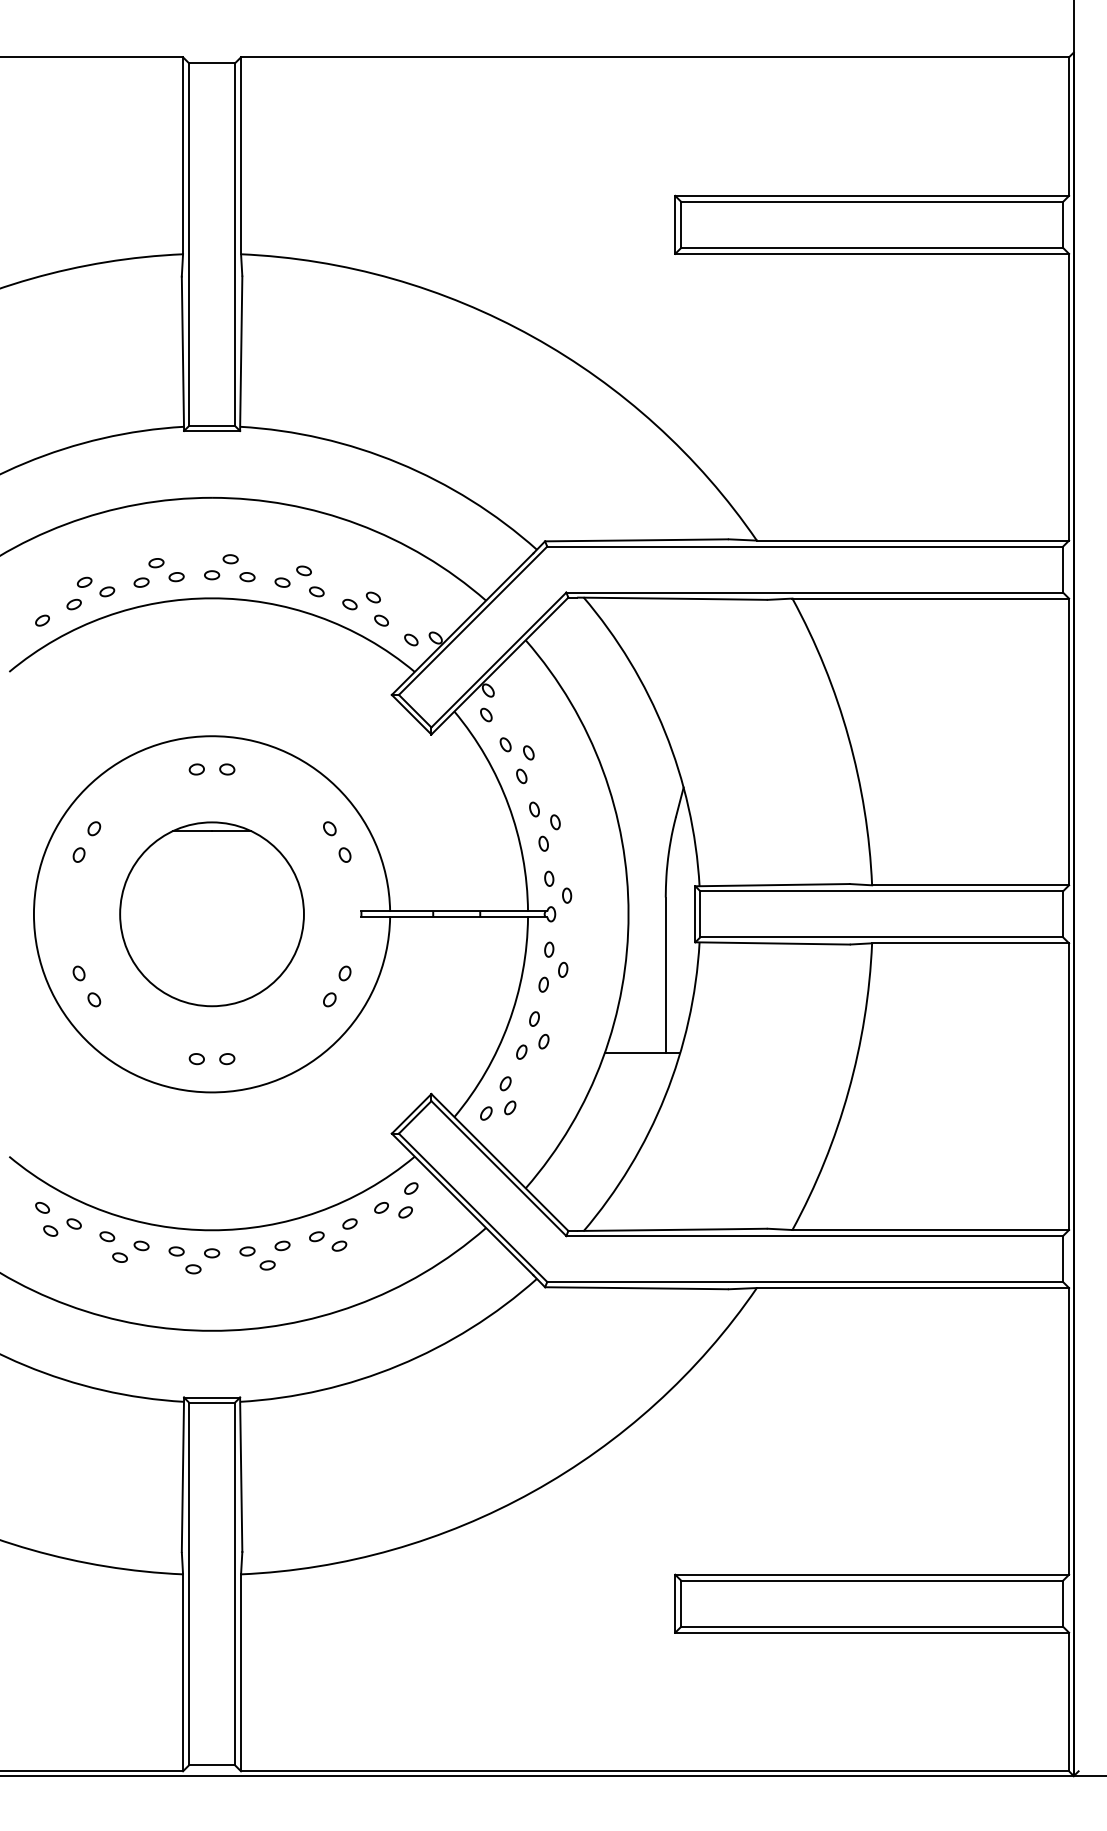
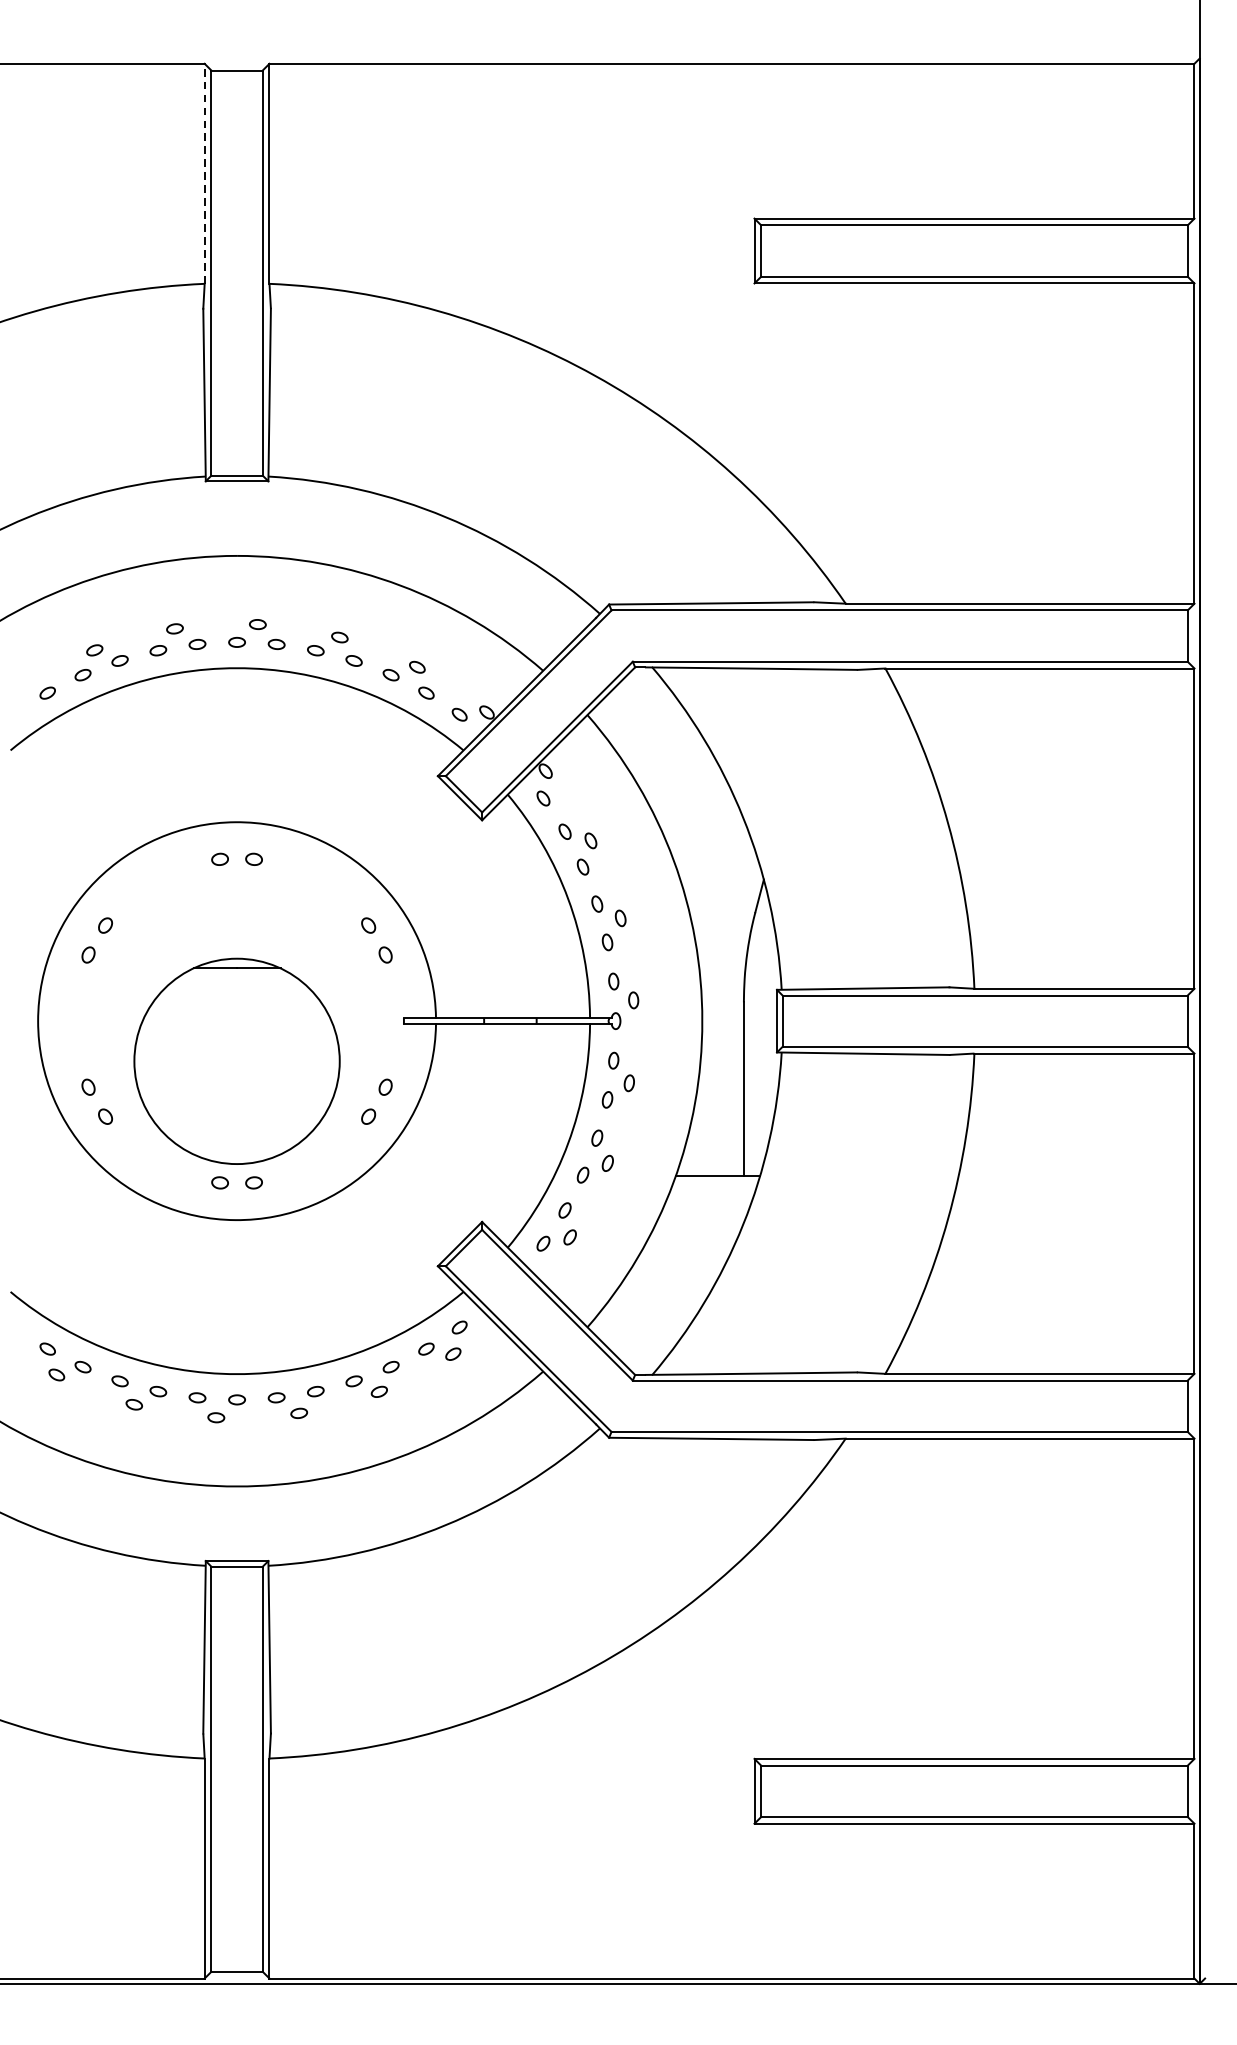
line: (183, 155) -> (205, 173), solid -> dashed
part: (211, 914) -> (236, 1061), moved

